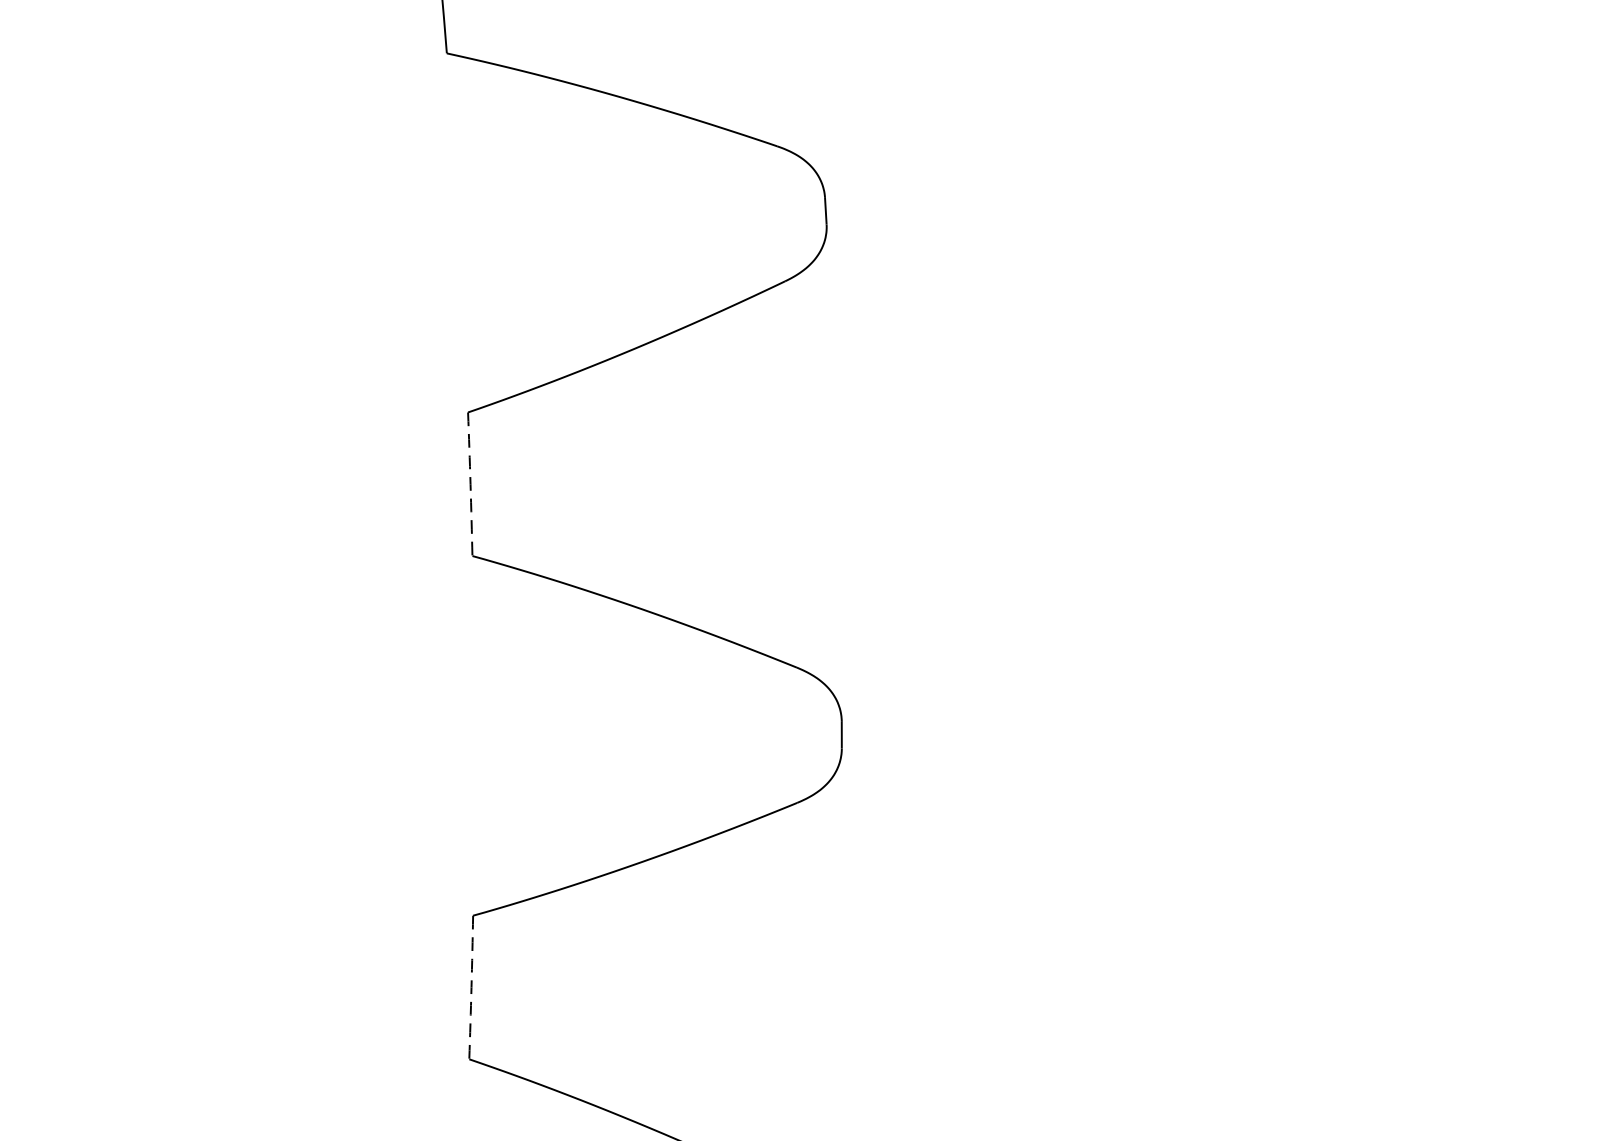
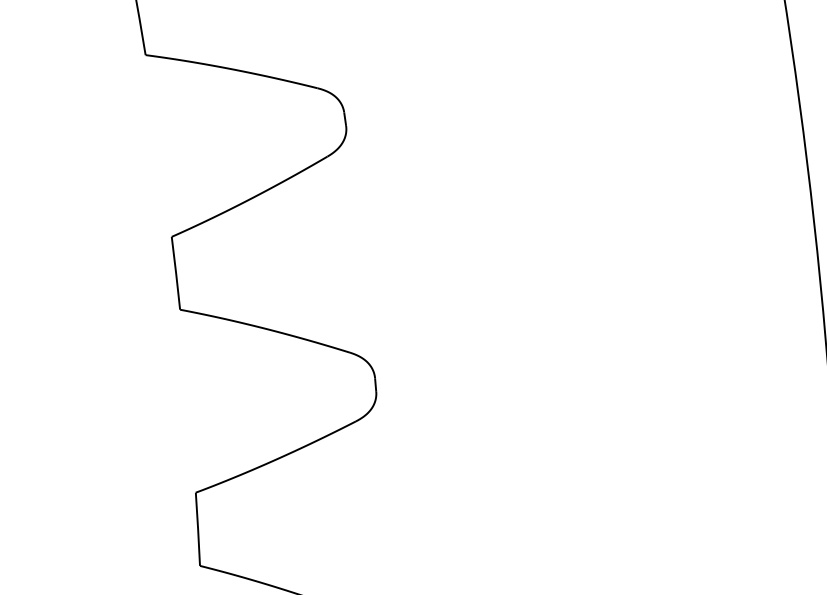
arc: (471, 484) -> (176, 273), dashed -> solid
arc: (472, 988) -> (198, 529), dashed -> solid

